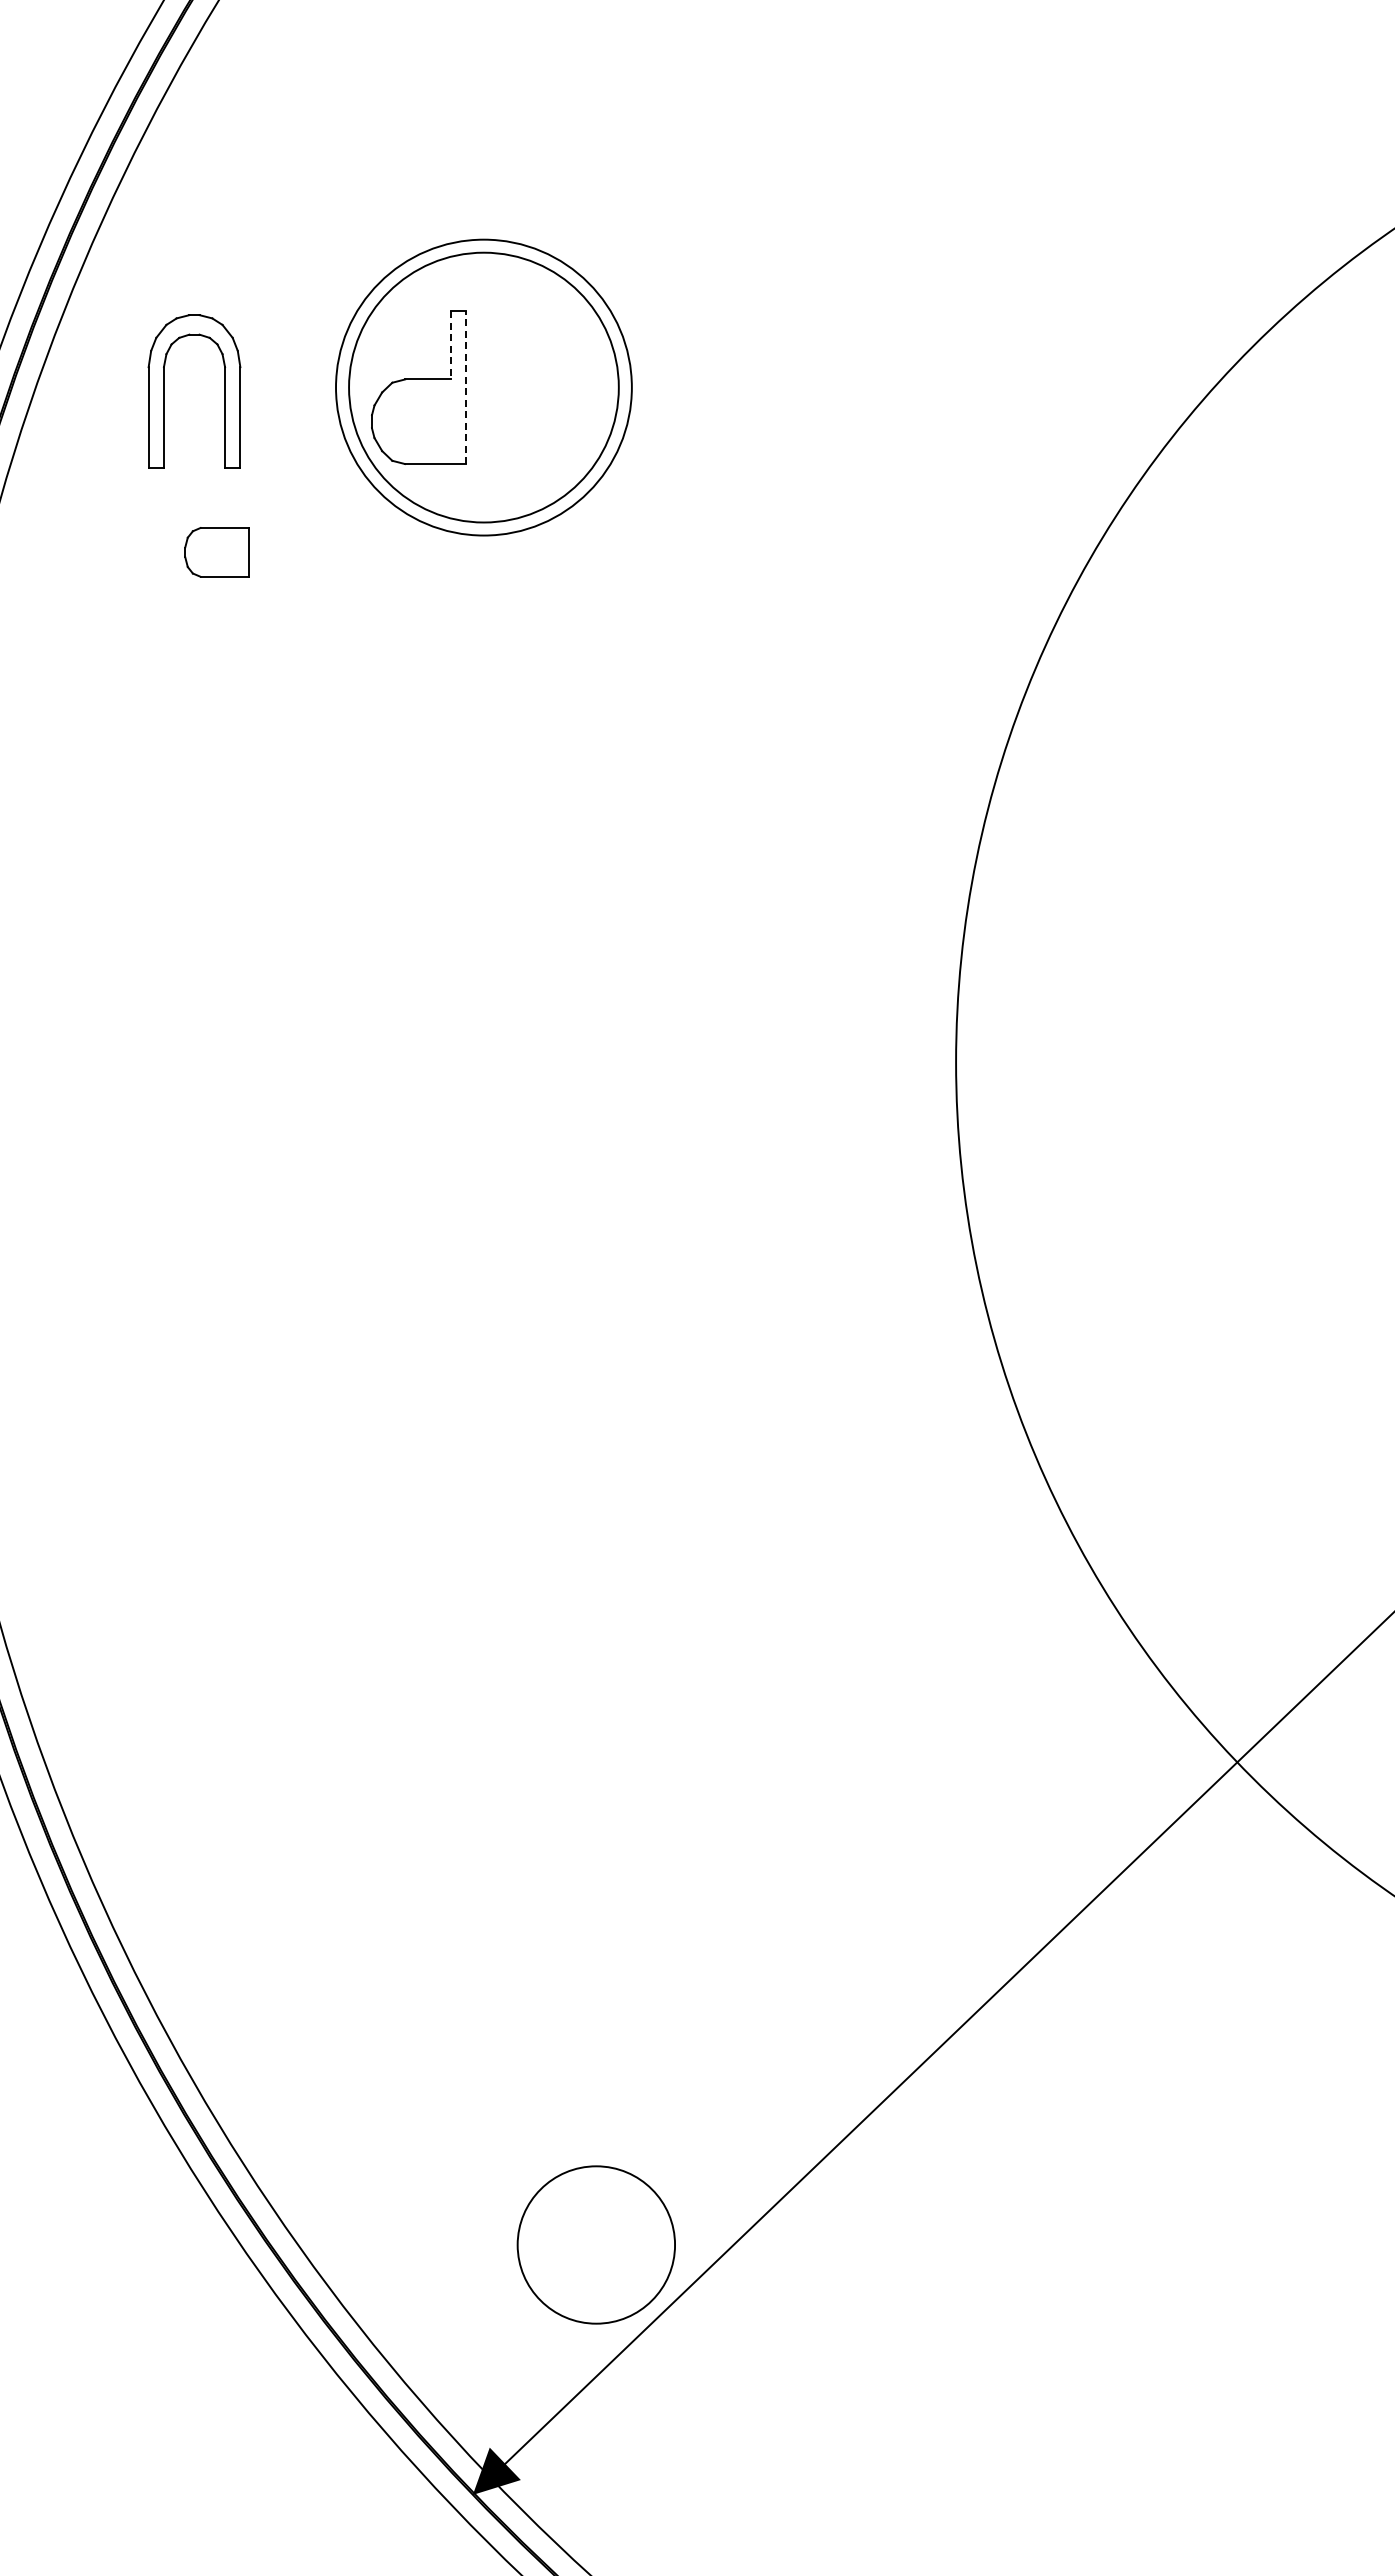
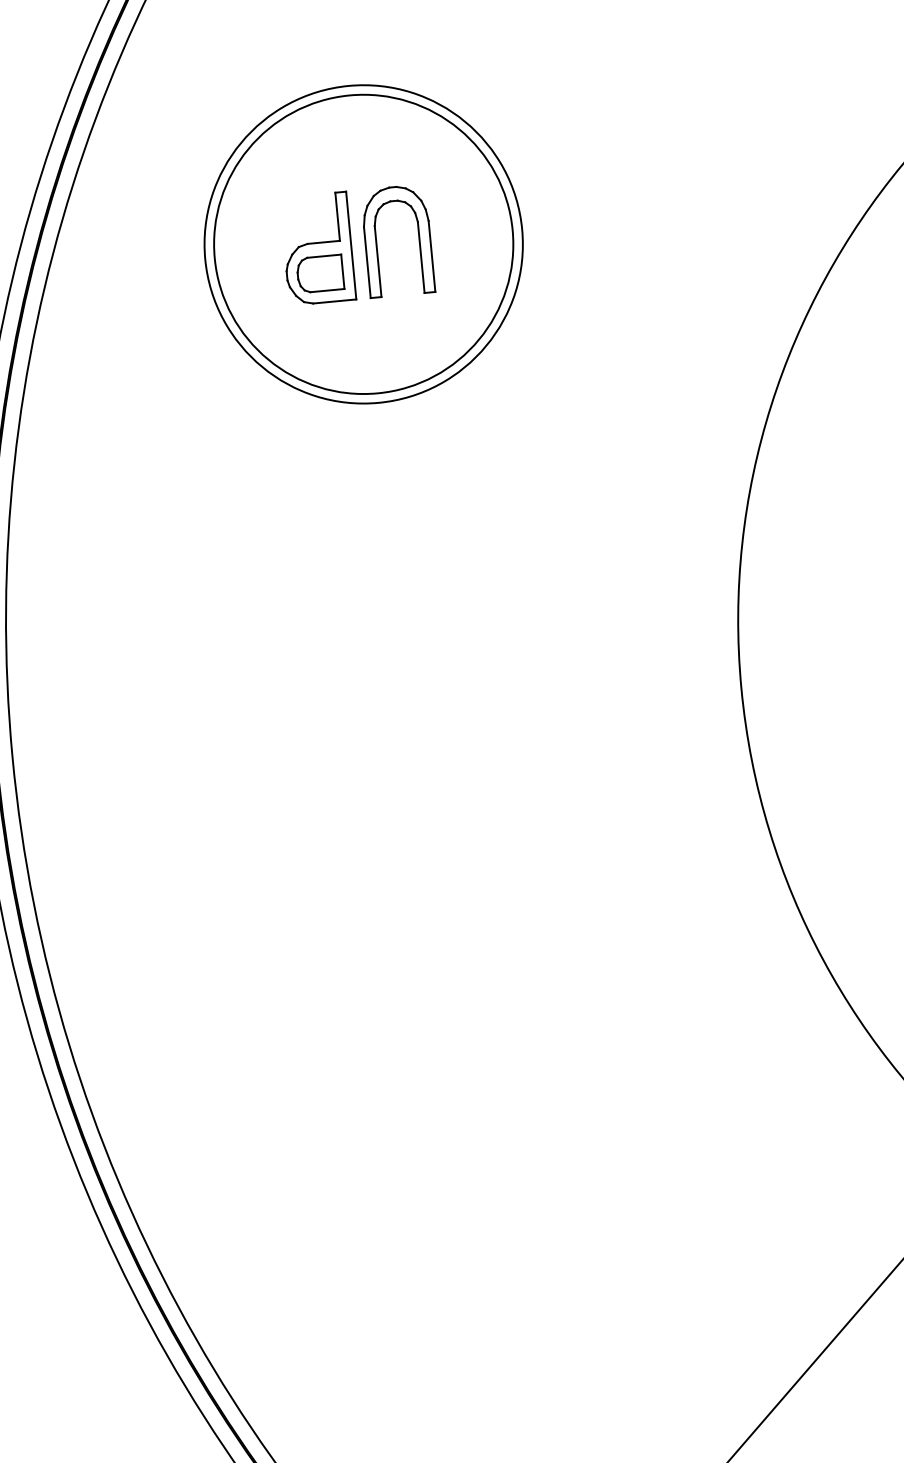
line: (450, 345) -> (337, 216), dashed -> solid
line: (466, 387) -> (351, 245), dashed -> solid
circle: (483, 387) -> (363, 244), size x1.43
circle: (483, 387) -> (363, 244), size x1.67
part: (164, 391) -> (376, 243), moved
part: (216, 552) -> (319, 274), moved

